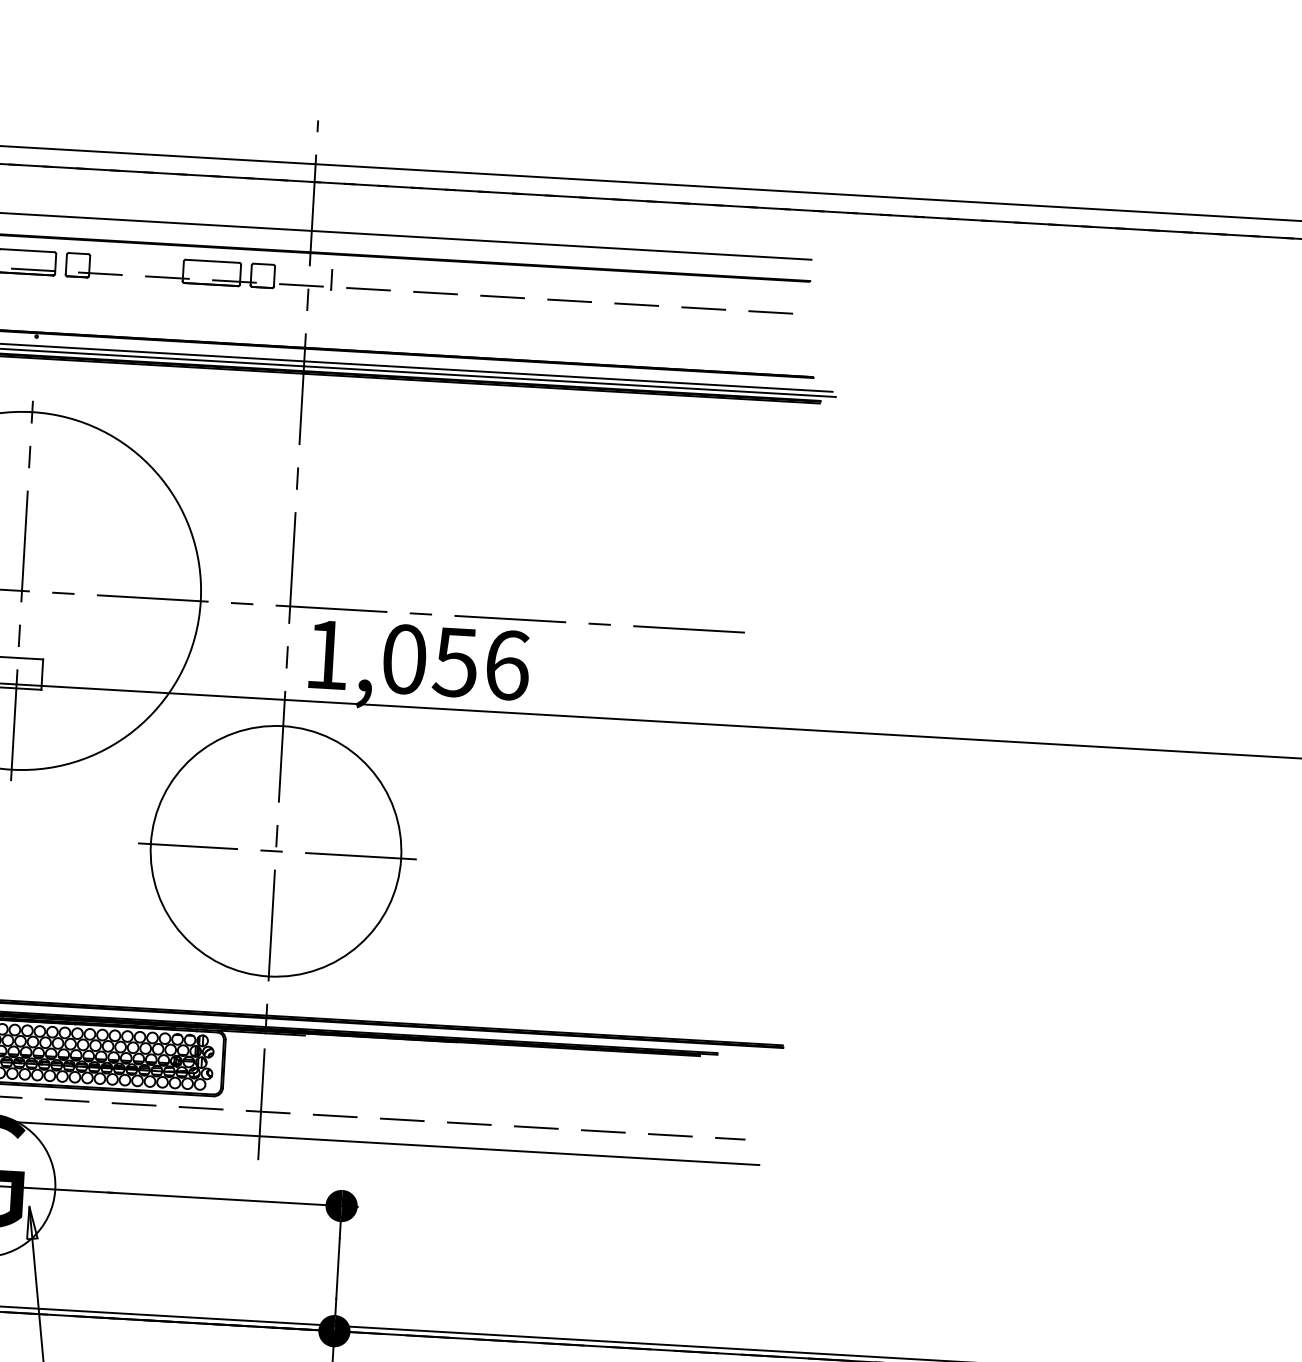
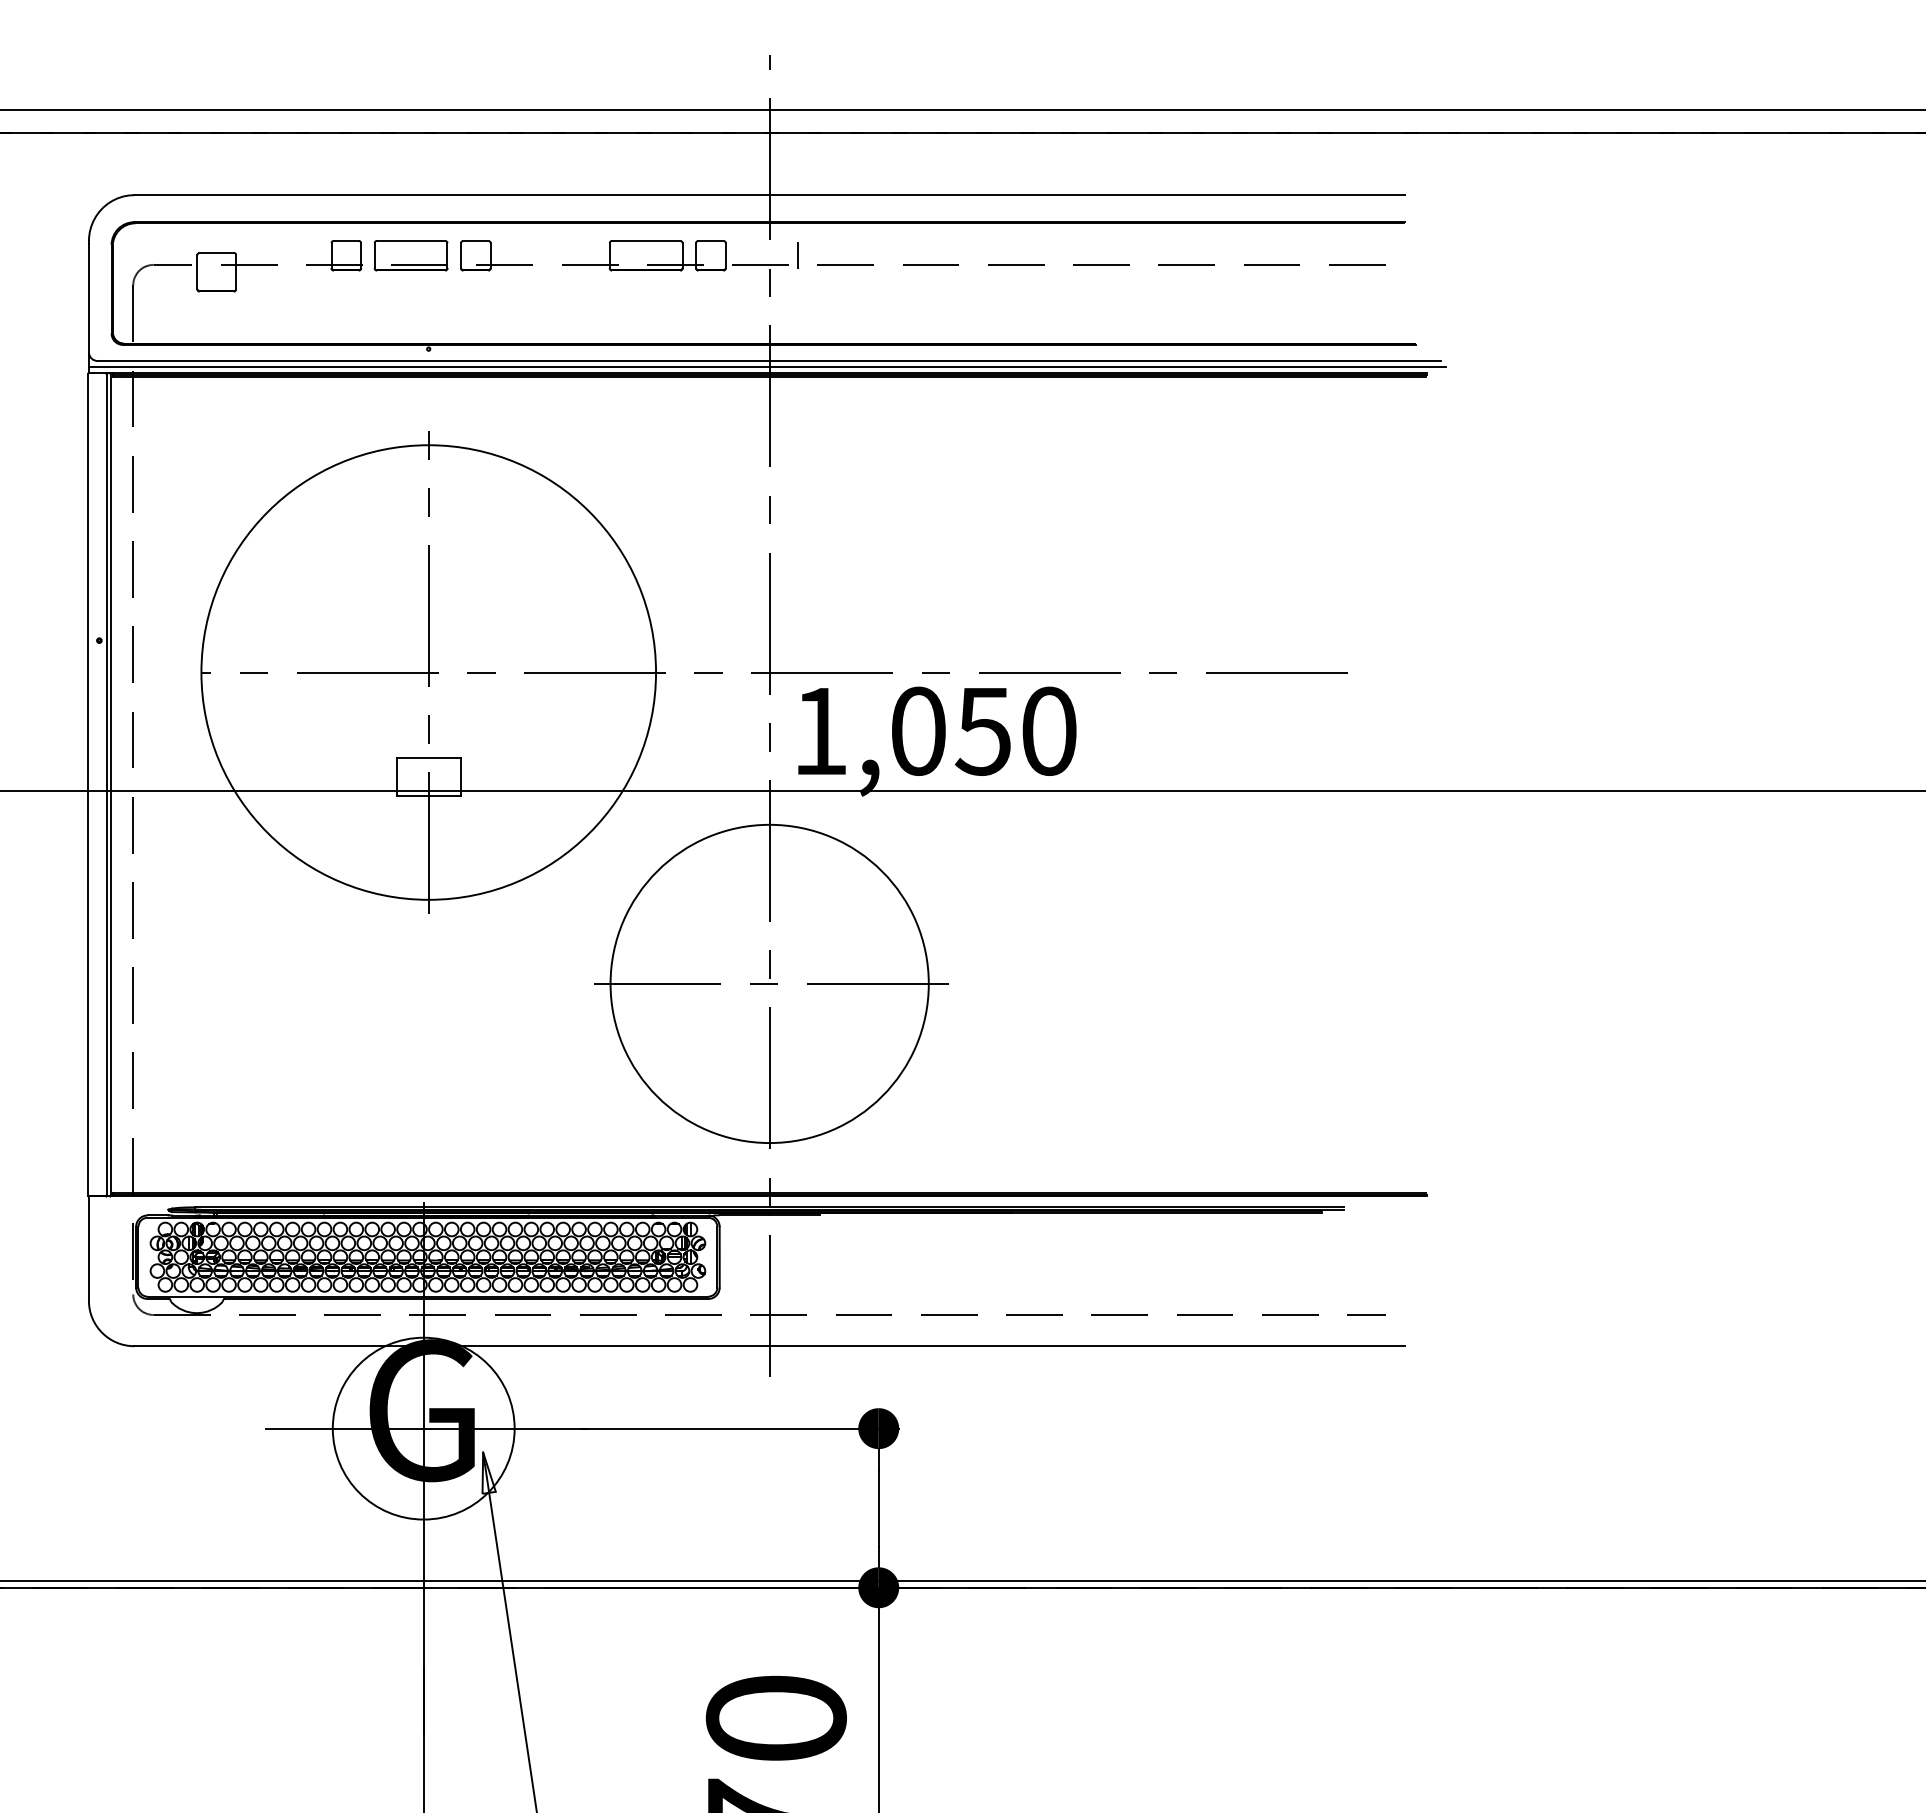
text: (507, 664) -> (1049, 730), 1,056 -> 1,050

